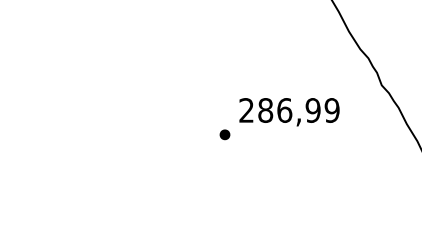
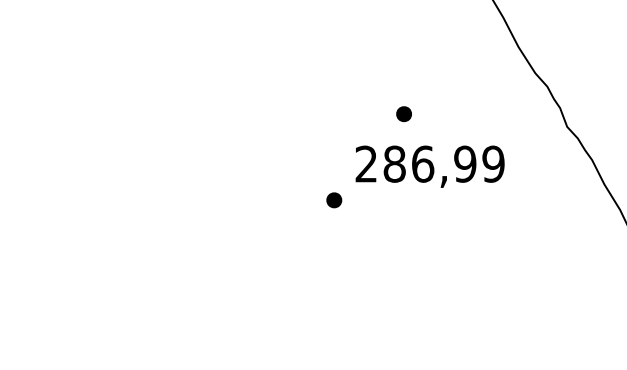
part: (271, 76) -> (403, 113), added

